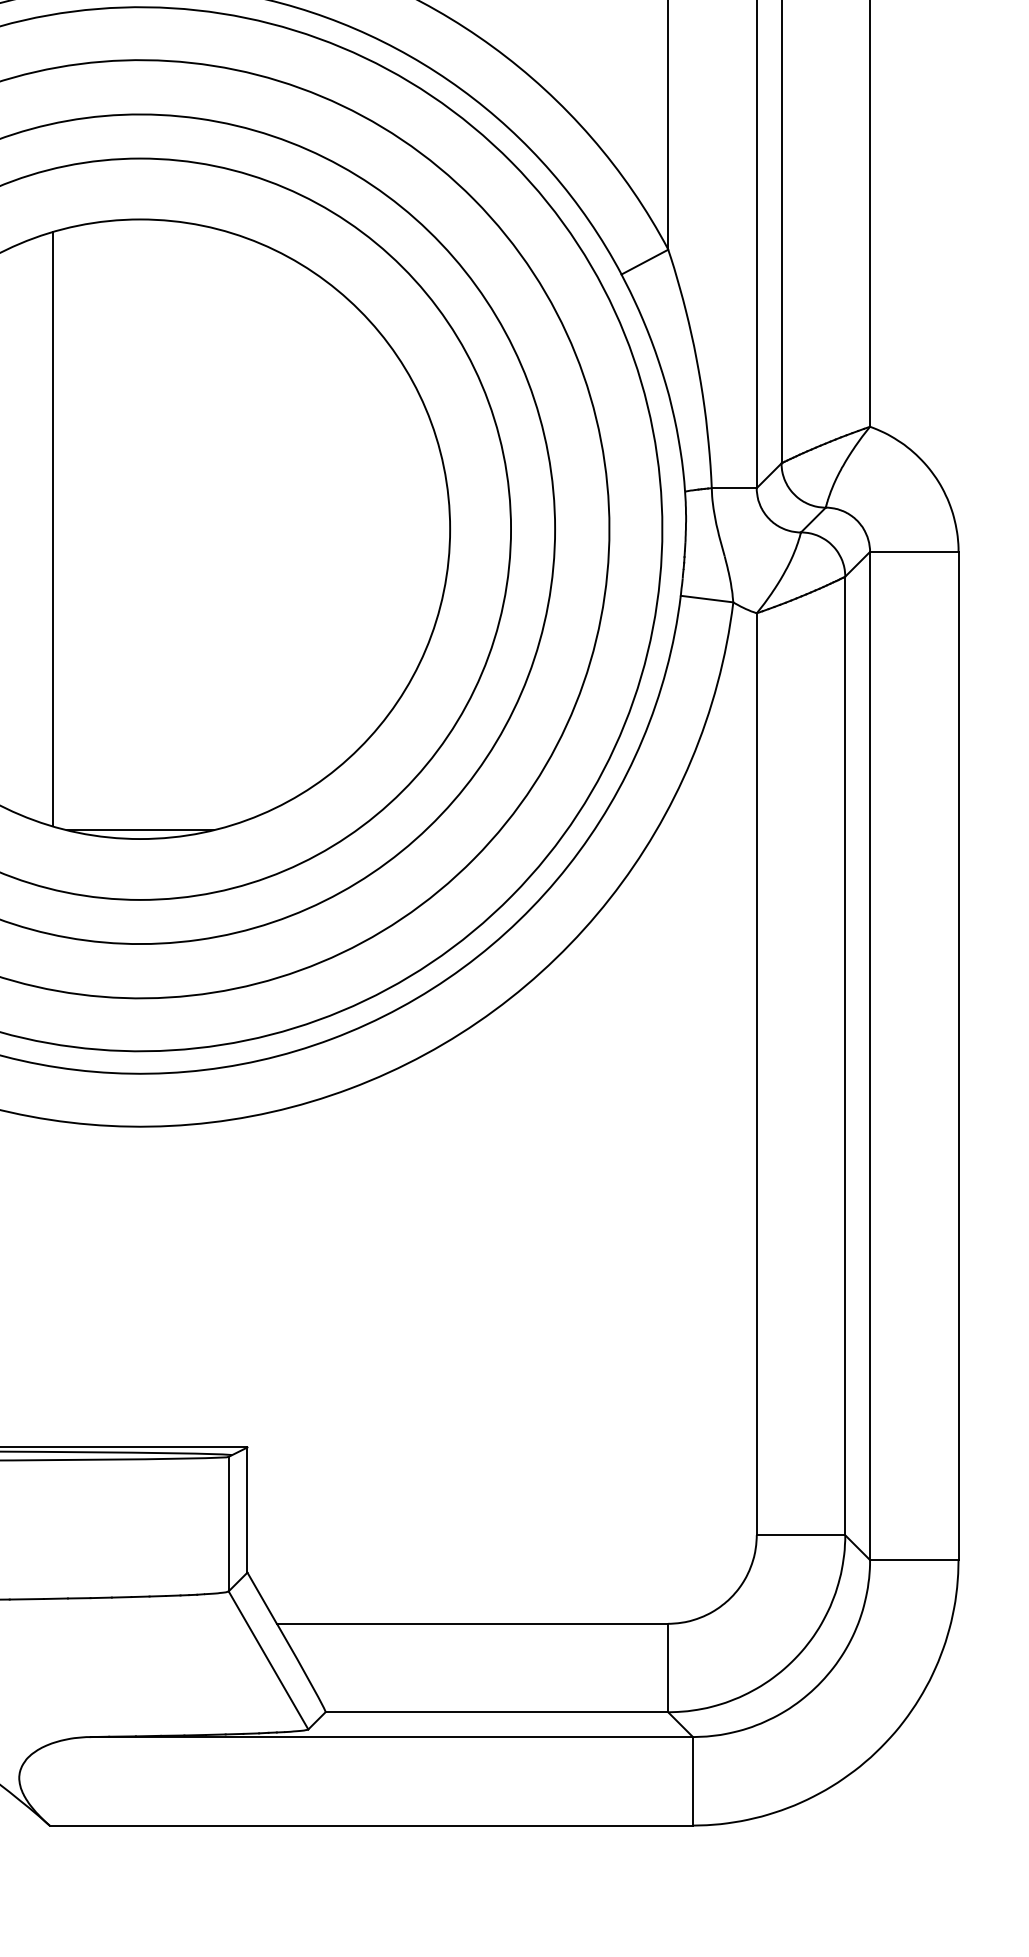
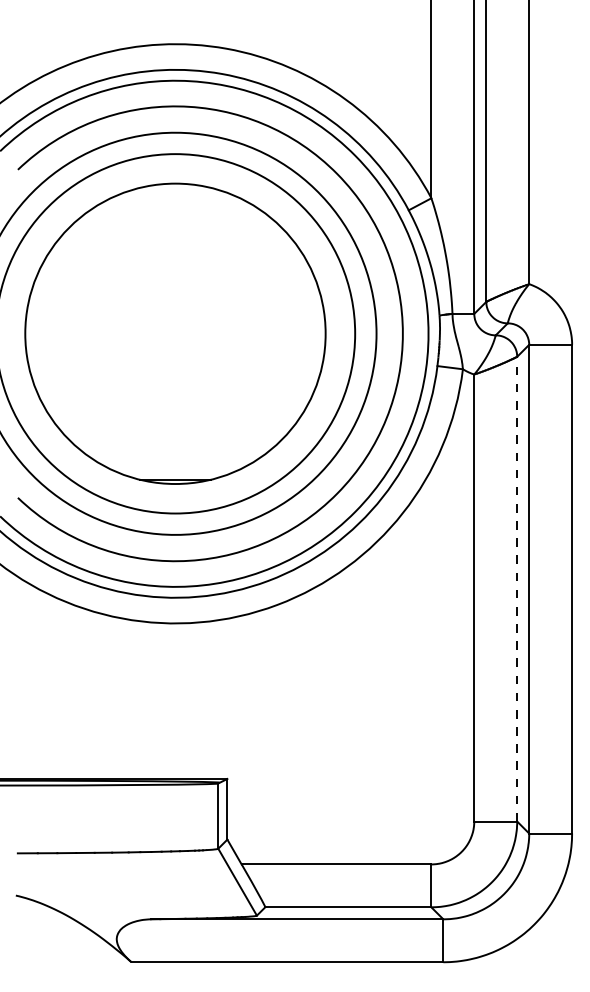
line: (51, 528) -> (132, 333), removed
line: (845, 1054) -> (517, 588), solid -> dashed

